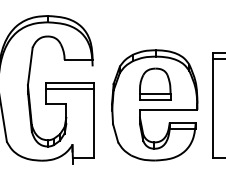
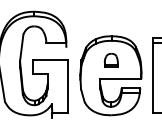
part: (155, 83) -> (111, 60), size x0.6
line: (70, 89) -> (50, 64), removed

